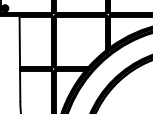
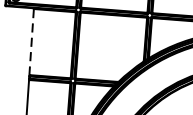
line: (19, 42) -> (31, 42), solid -> dashed

